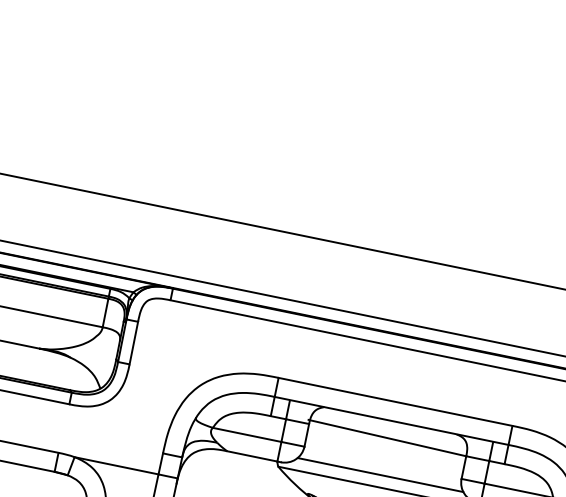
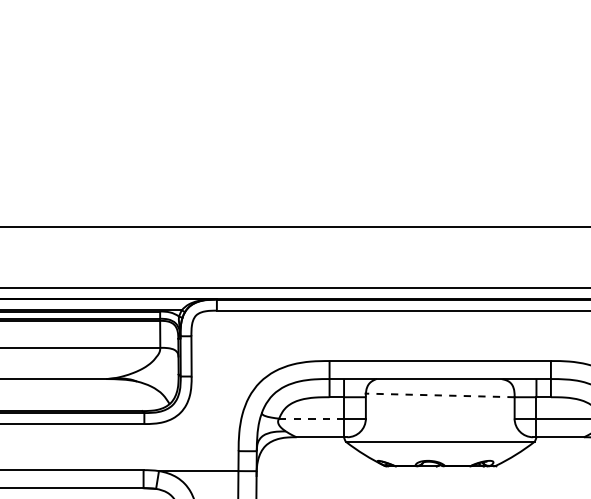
line: (248, 434) -> (312, 418), solid -> dashed
line: (387, 438) -> (439, 395), solid -> dashed
line: (379, 475) -> (439, 430), removed

